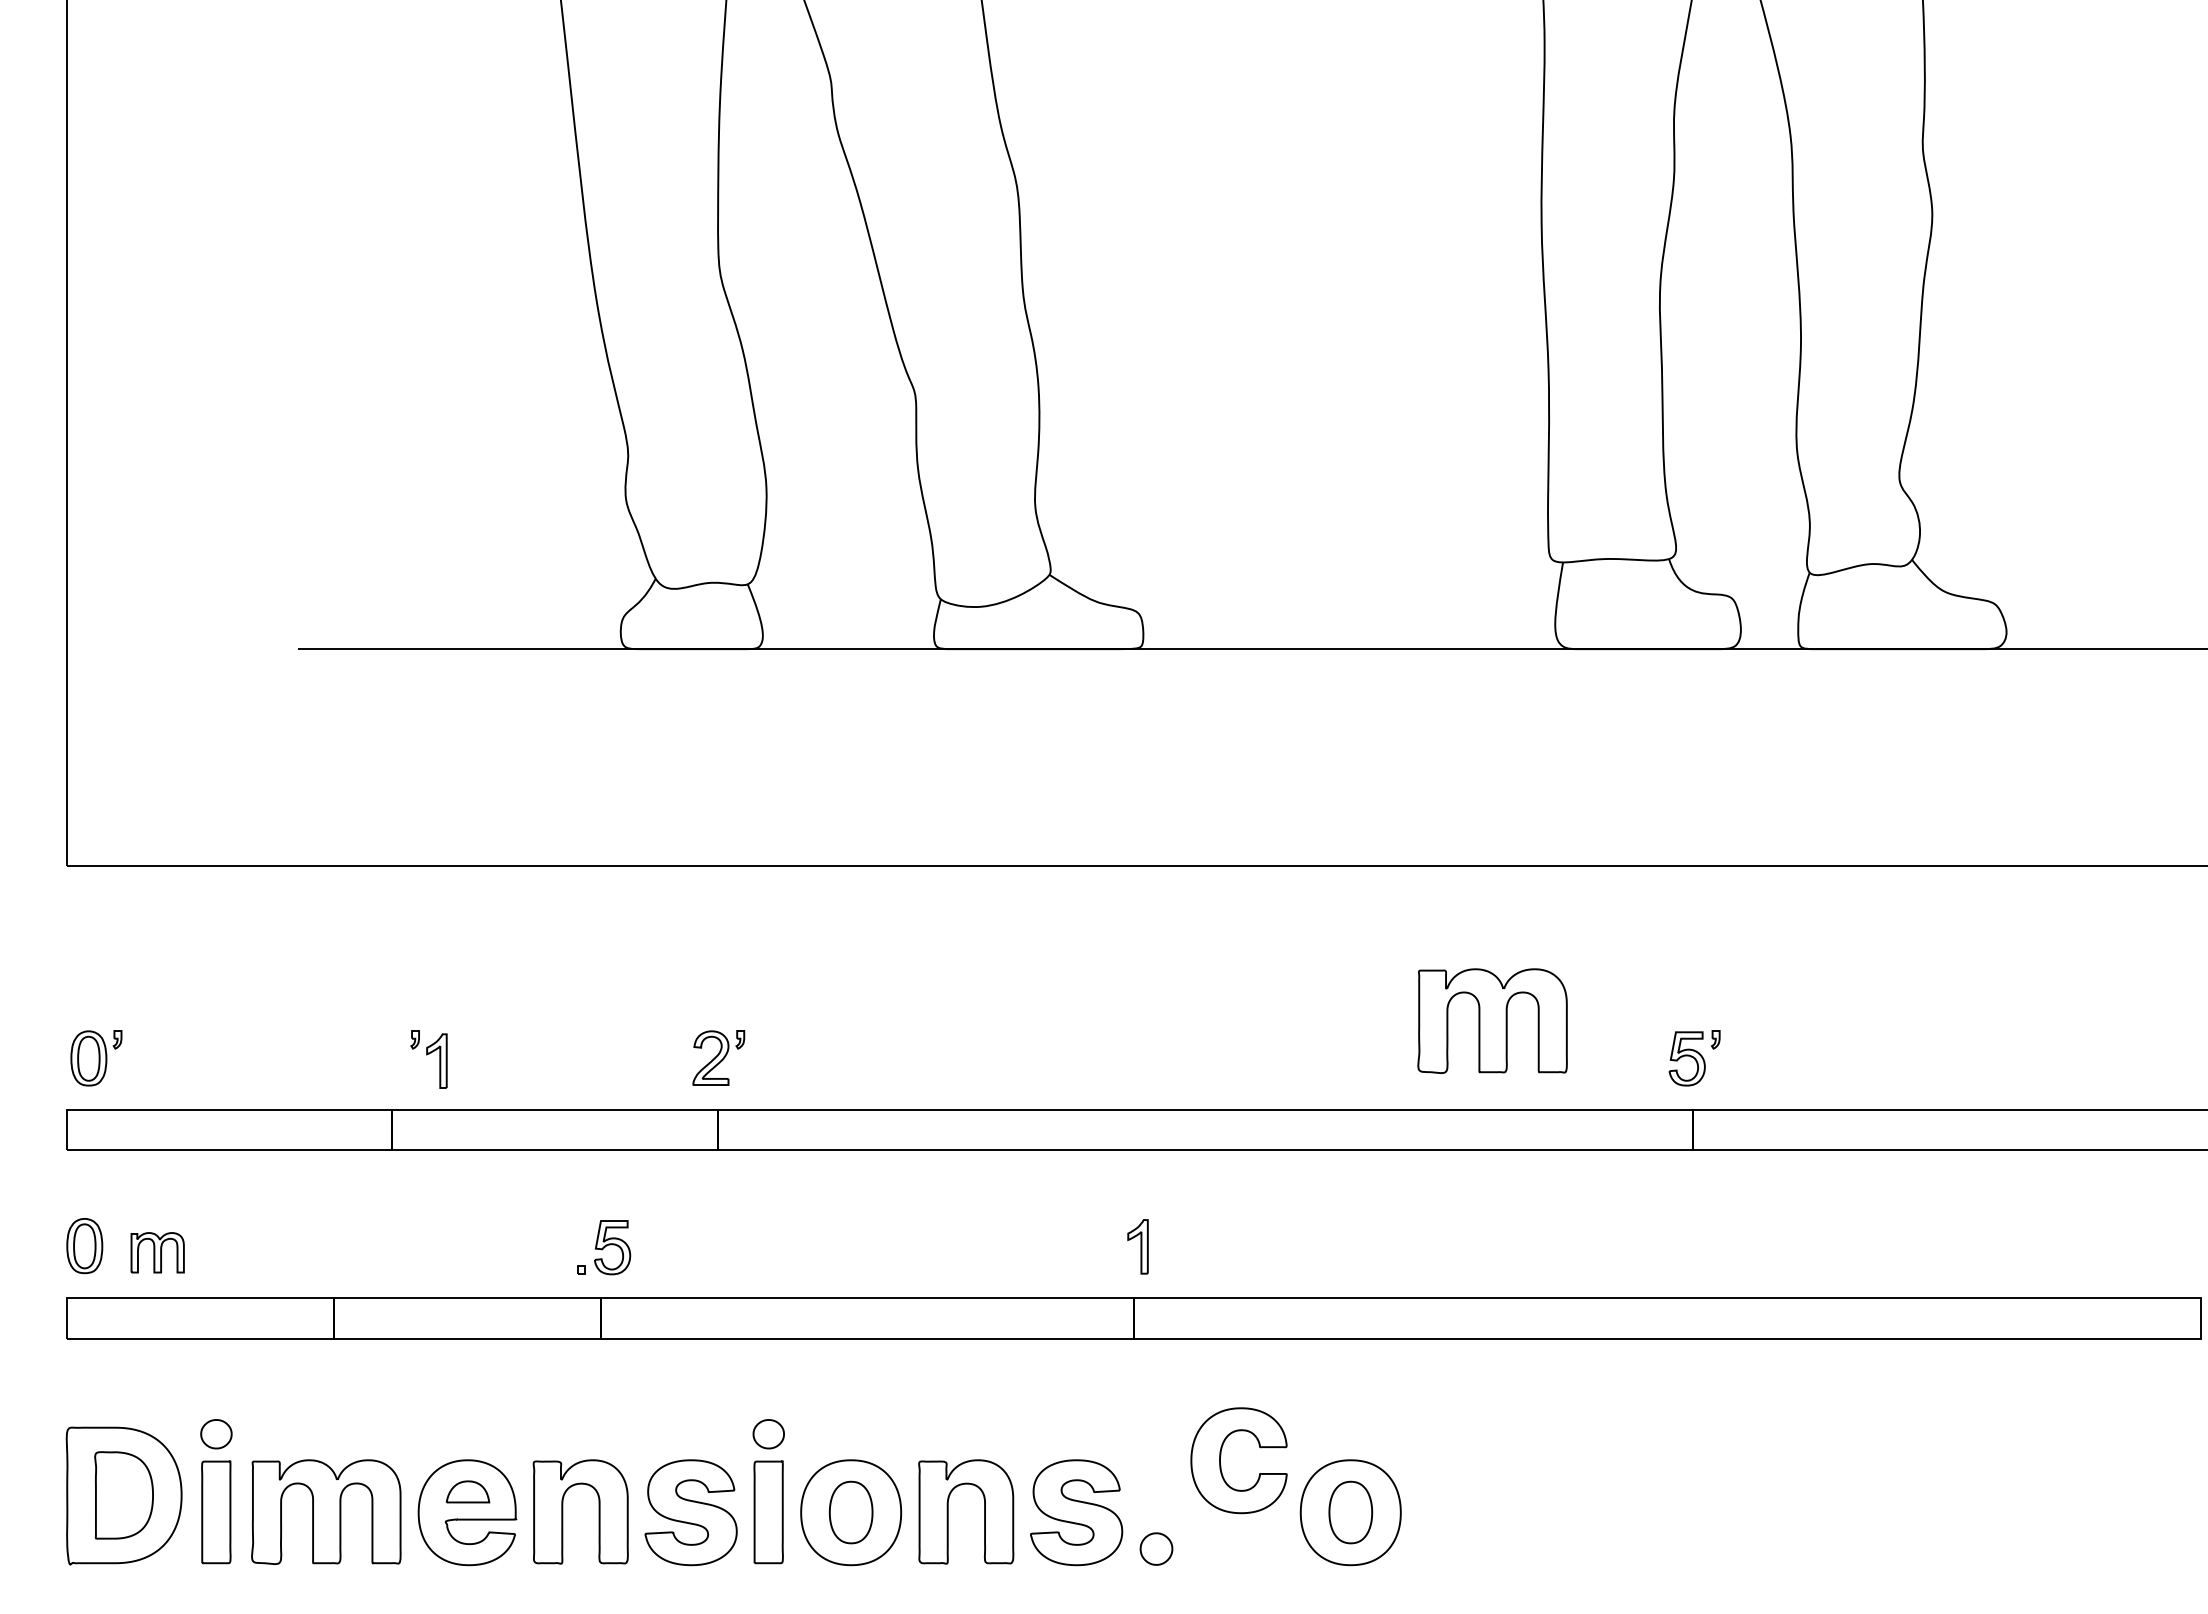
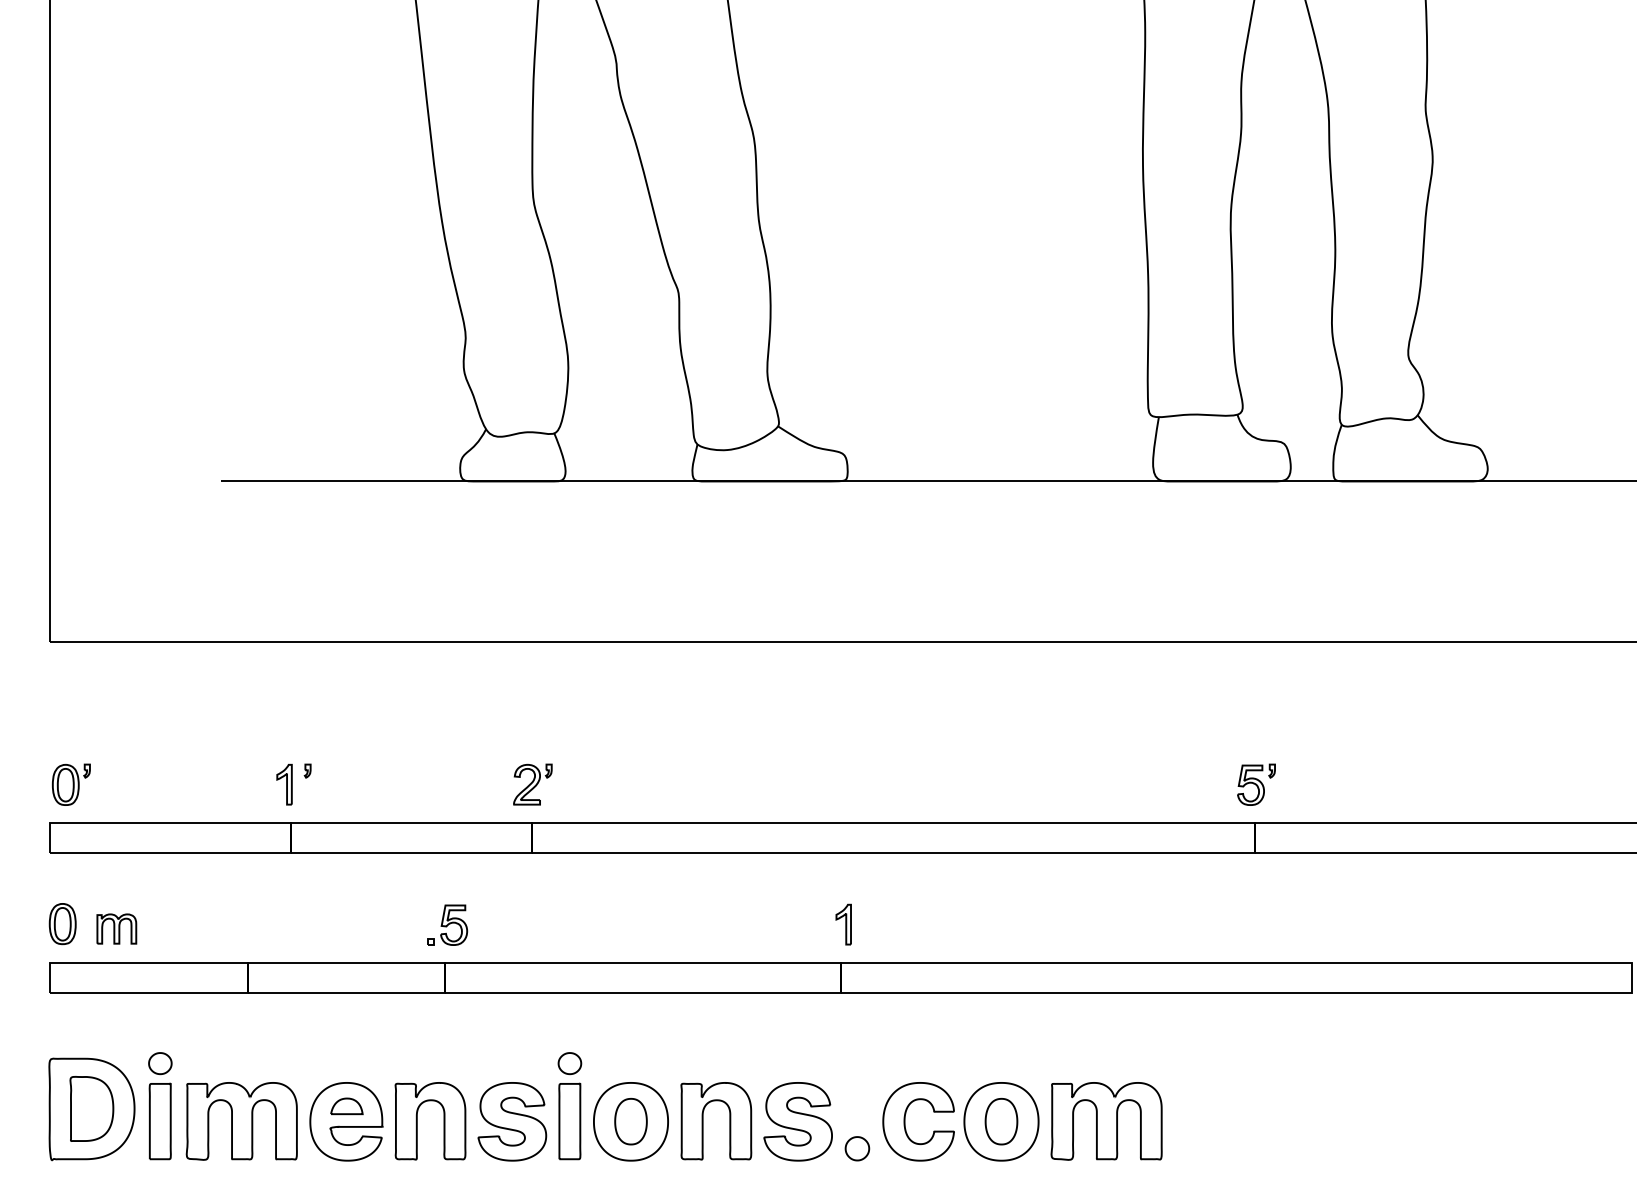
part: (1492, 1020) -> (1106, 1120), moved
part: (436, 1060) -> (284, 784), moved
part: (1221, 1455) -> (905, 1117), moved

